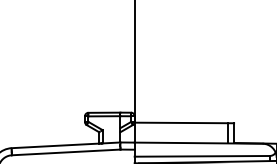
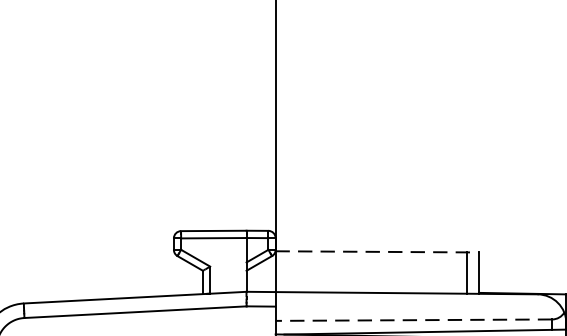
line: (184, 122) -> (377, 250), solid -> dashed
line: (202, 156) -> (414, 320), solid -> dashed

